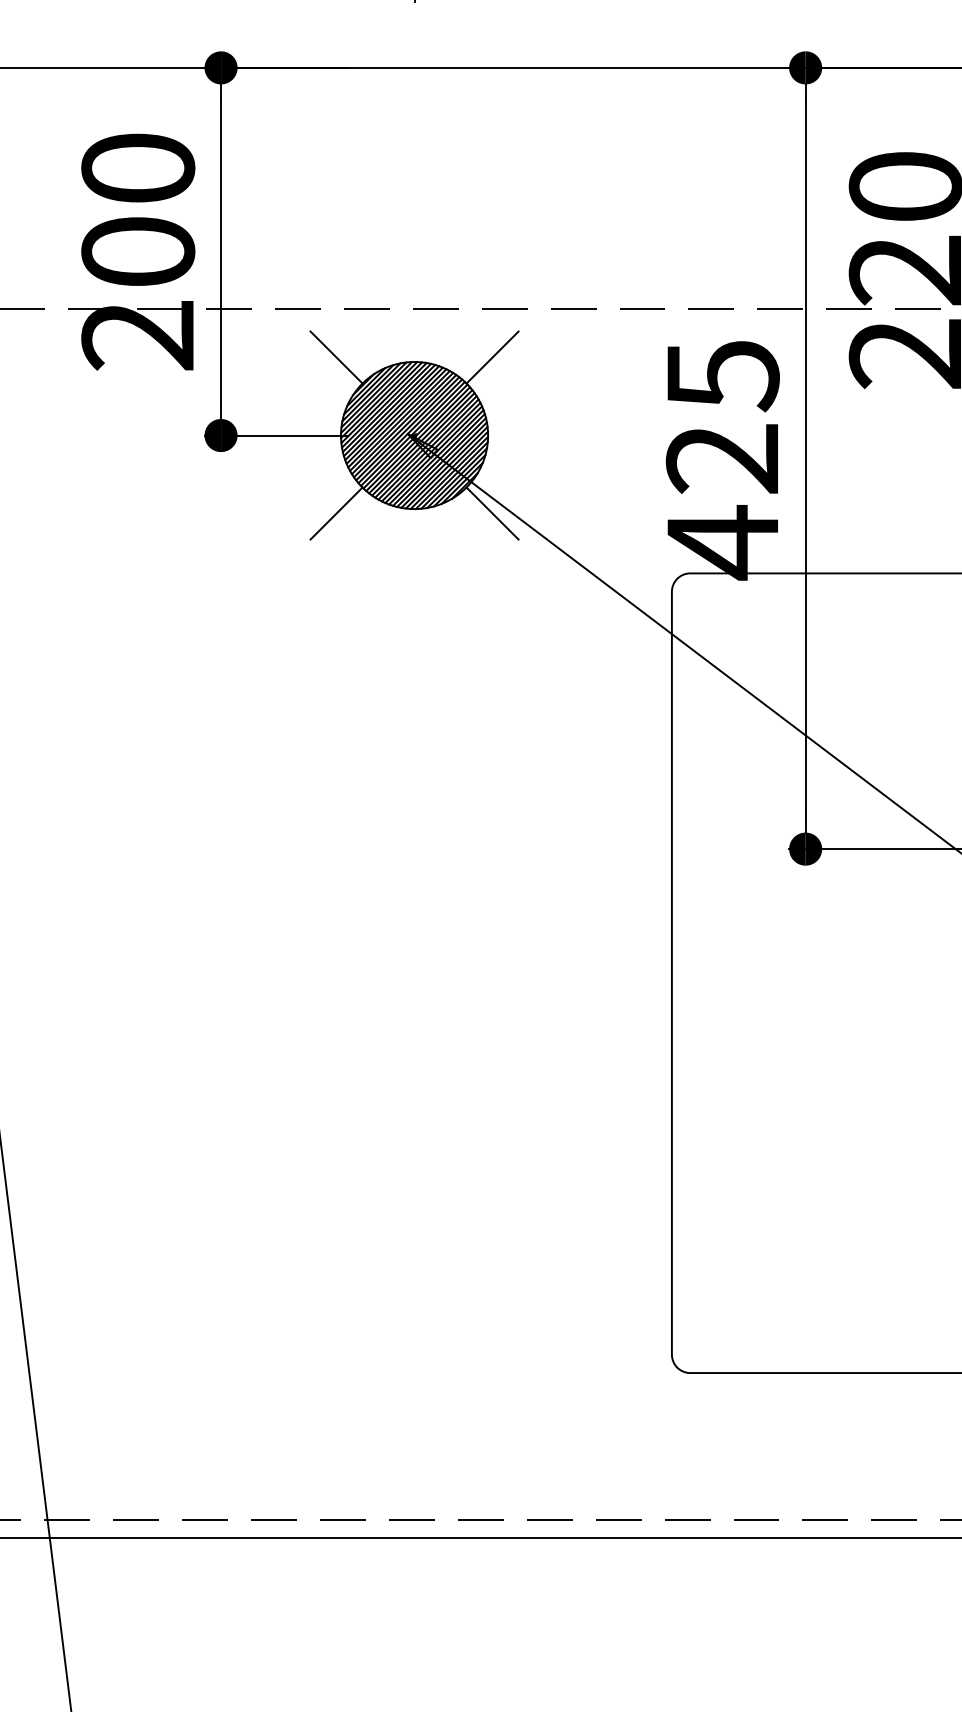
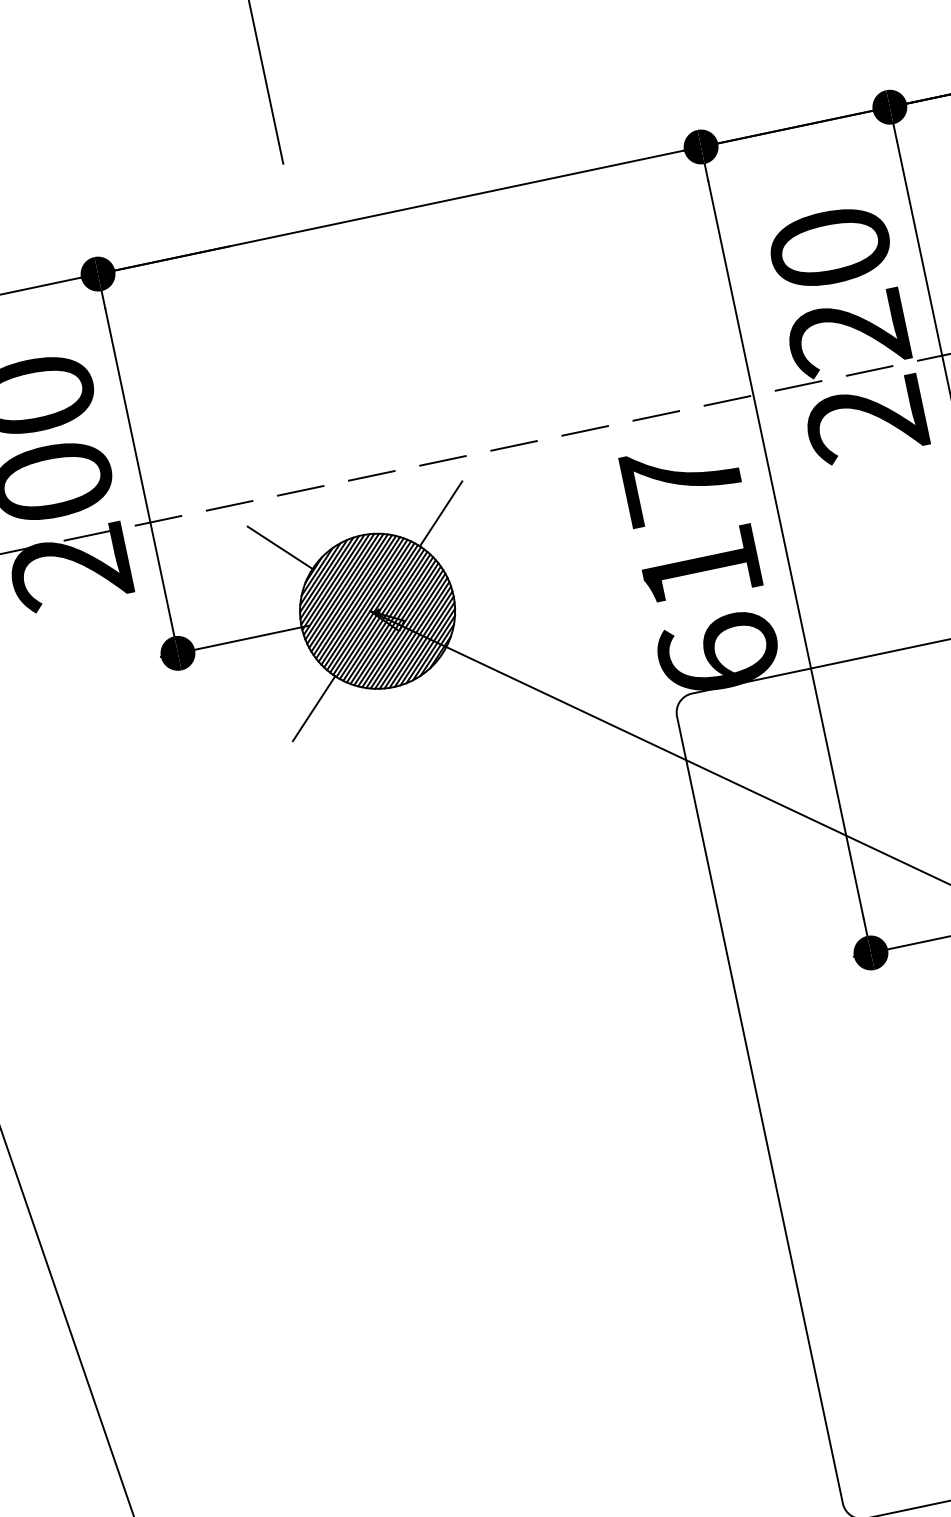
text: (722, 460) -> (700, 570), 425 -> 617
line: (492, 513) -> (474, 674), removed

